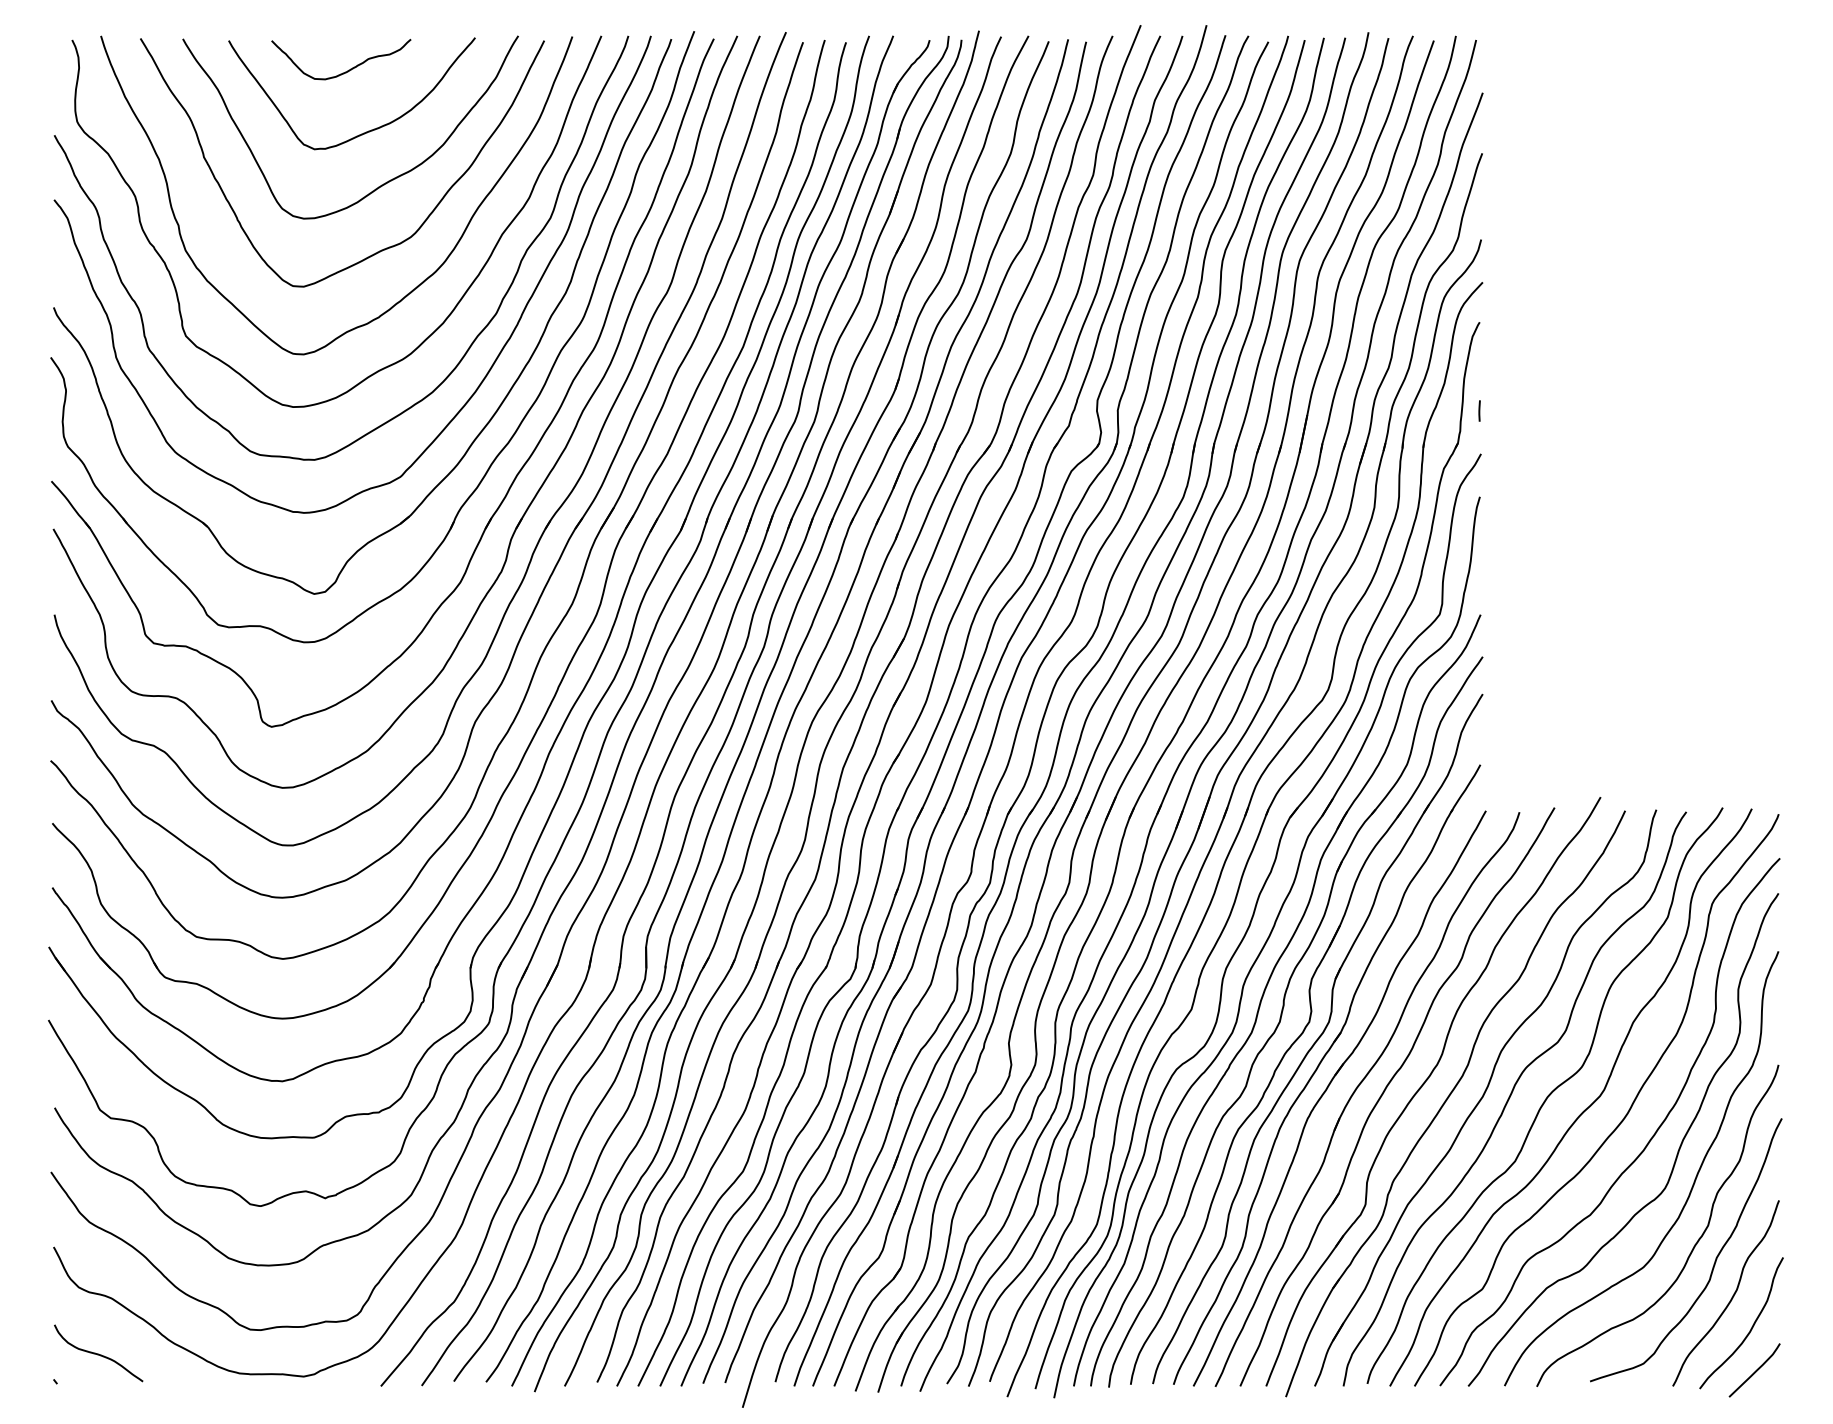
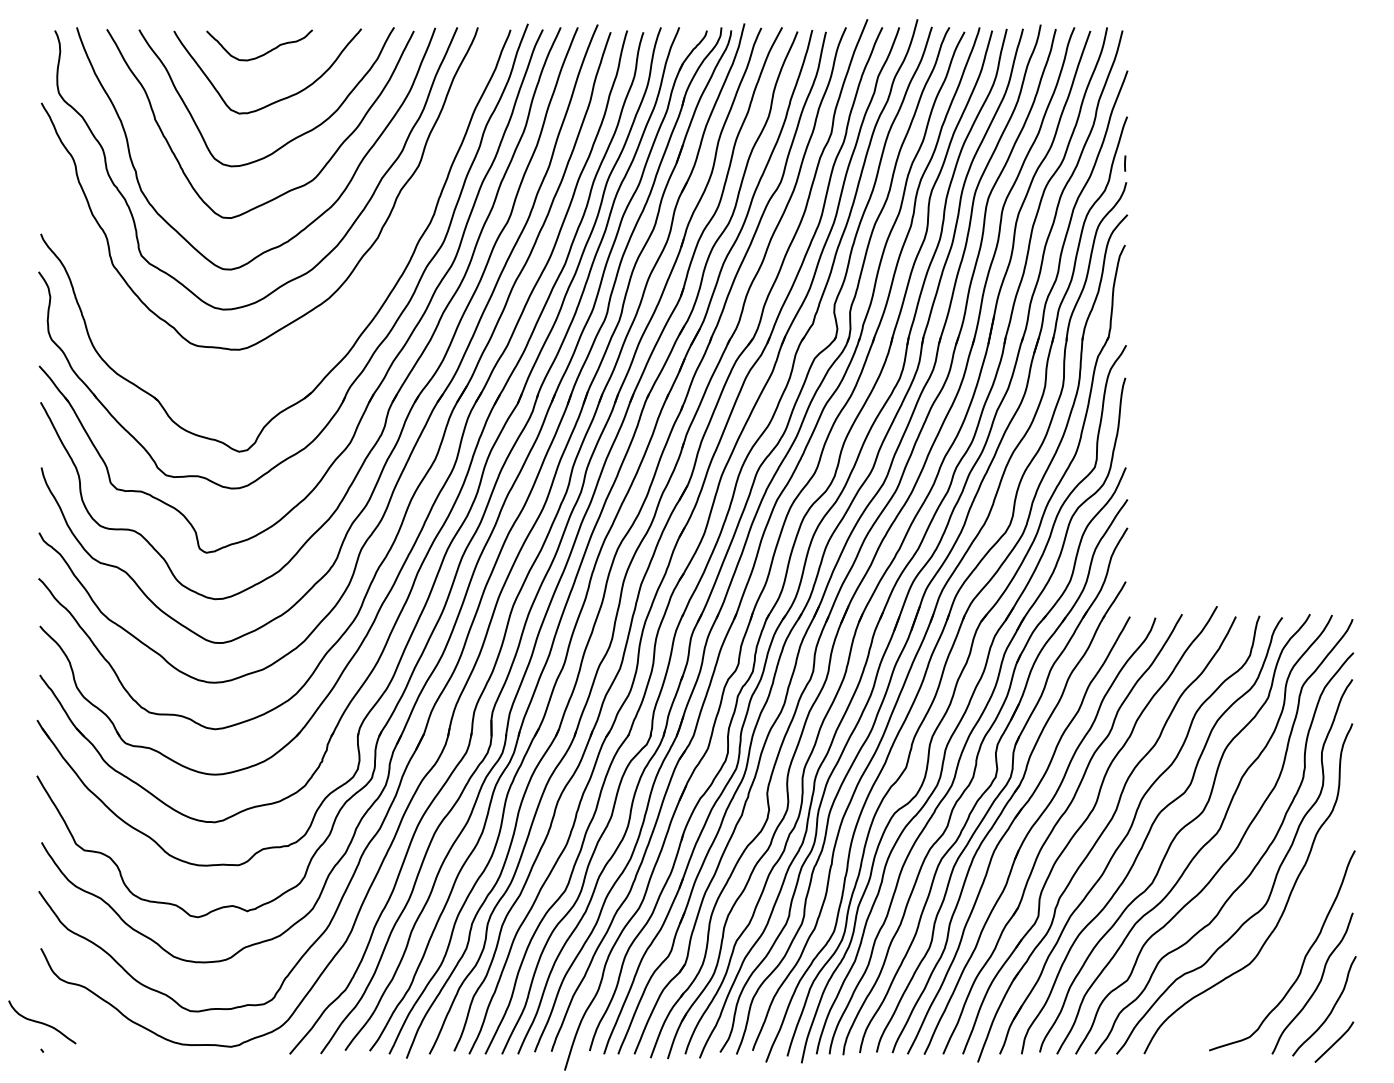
curve: (495, 358) -> (376, 272), removed
line: (1479, 410) -> (1125, 163), moved
curve: (1694, 1244) -> (1288, 946), removed
curve: (98, 1353) -> (42, 1022), moved

